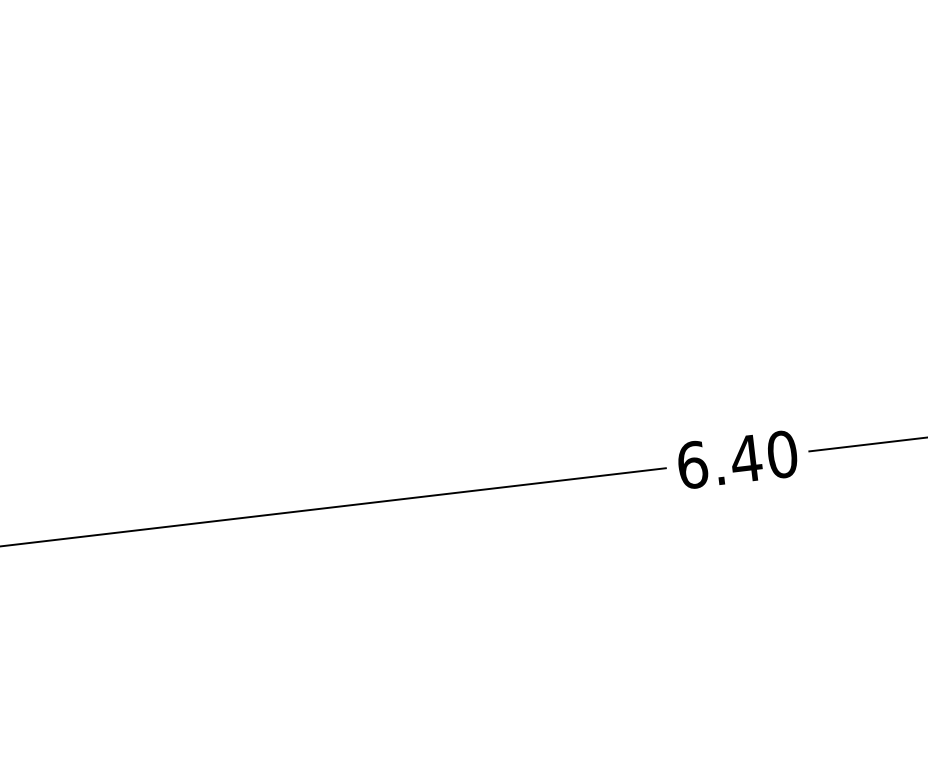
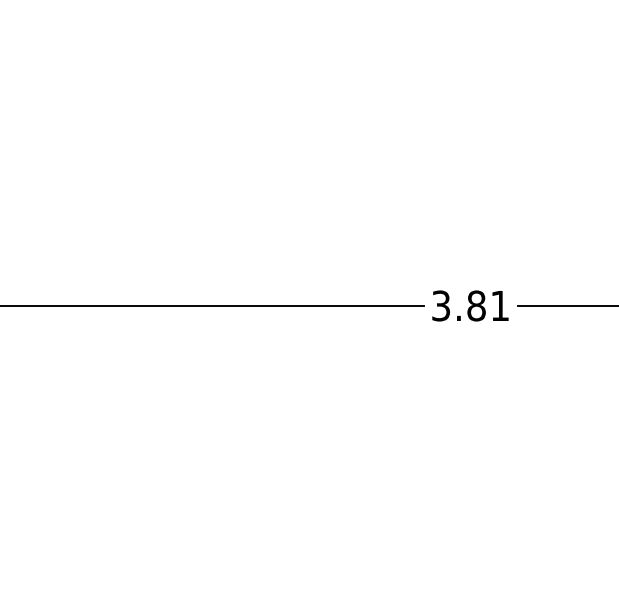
text: (737, 459) -> (470, 305), 6.40 -> 3.81

